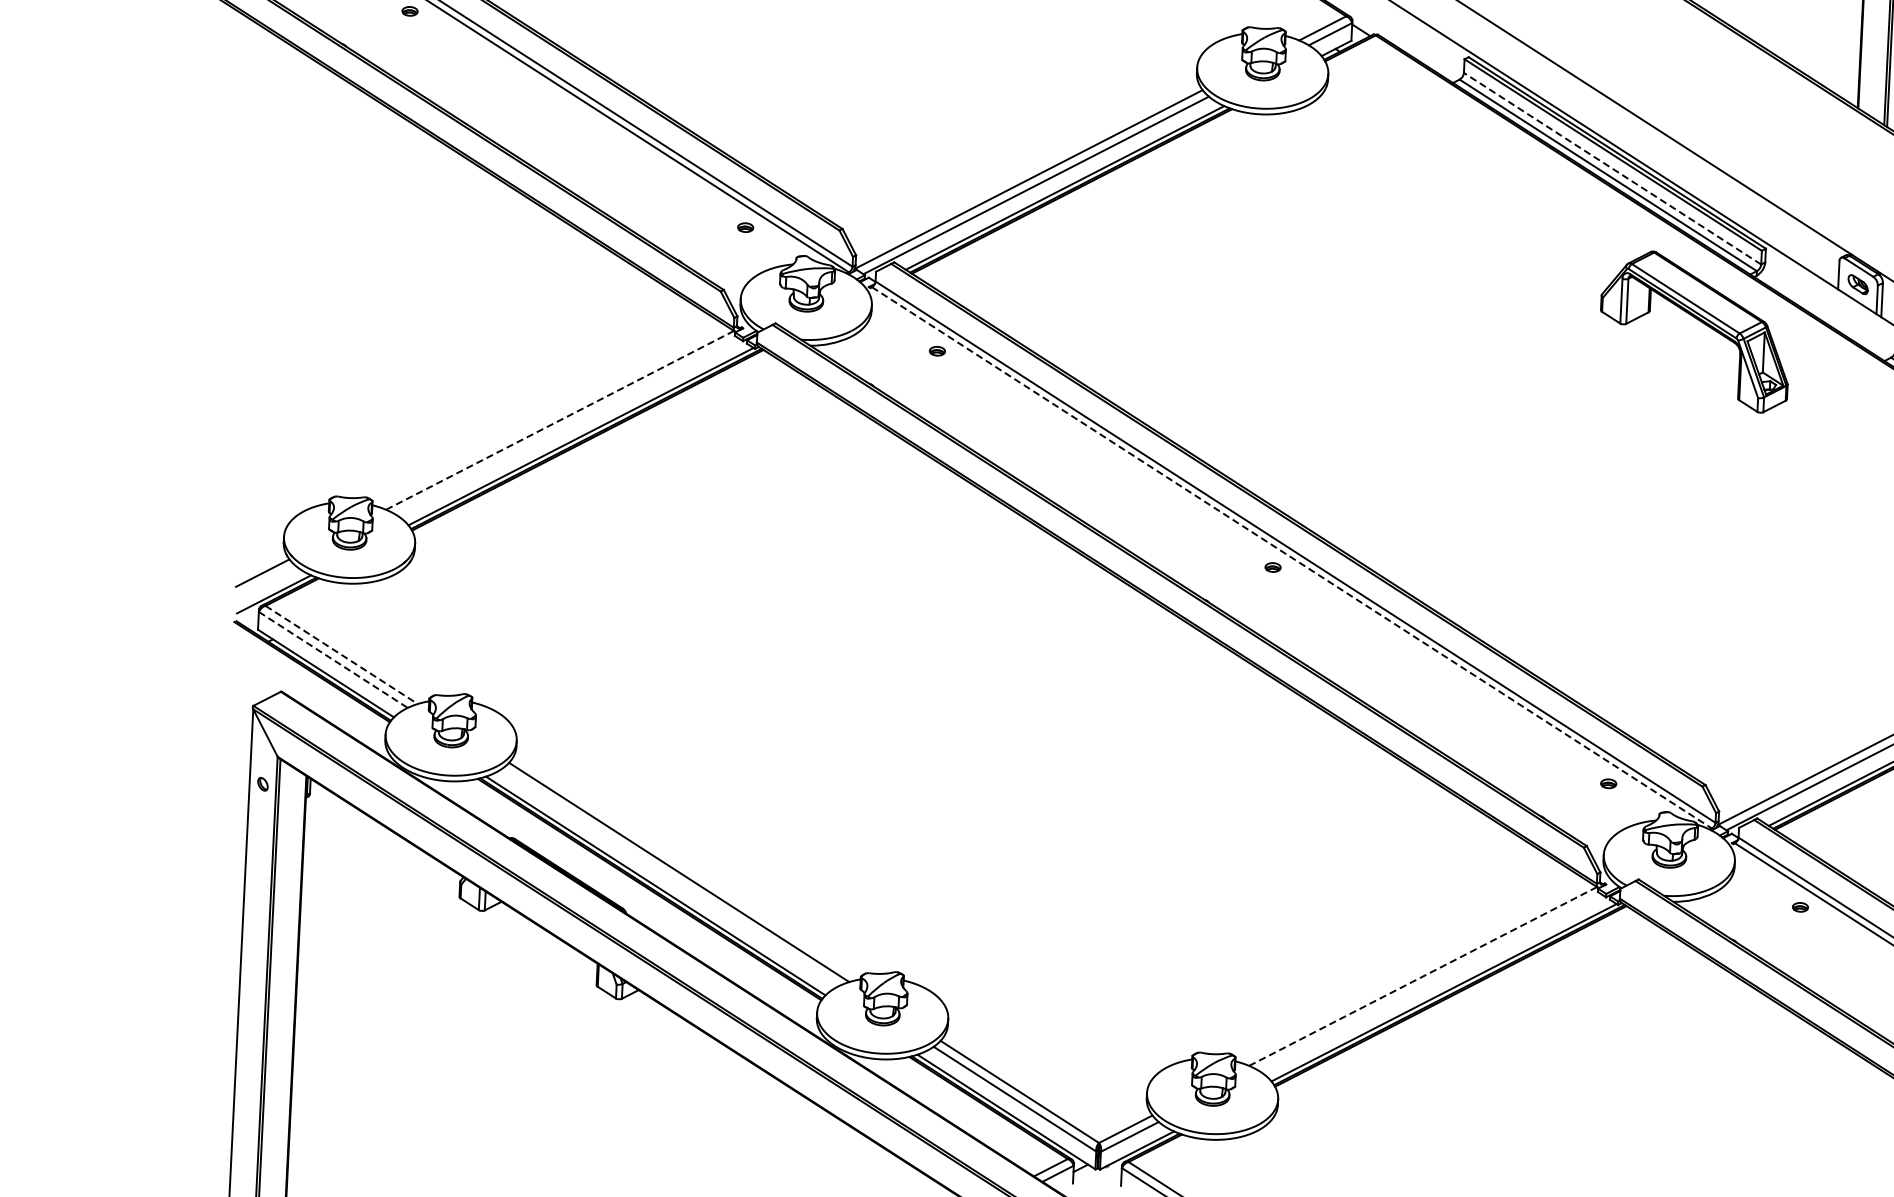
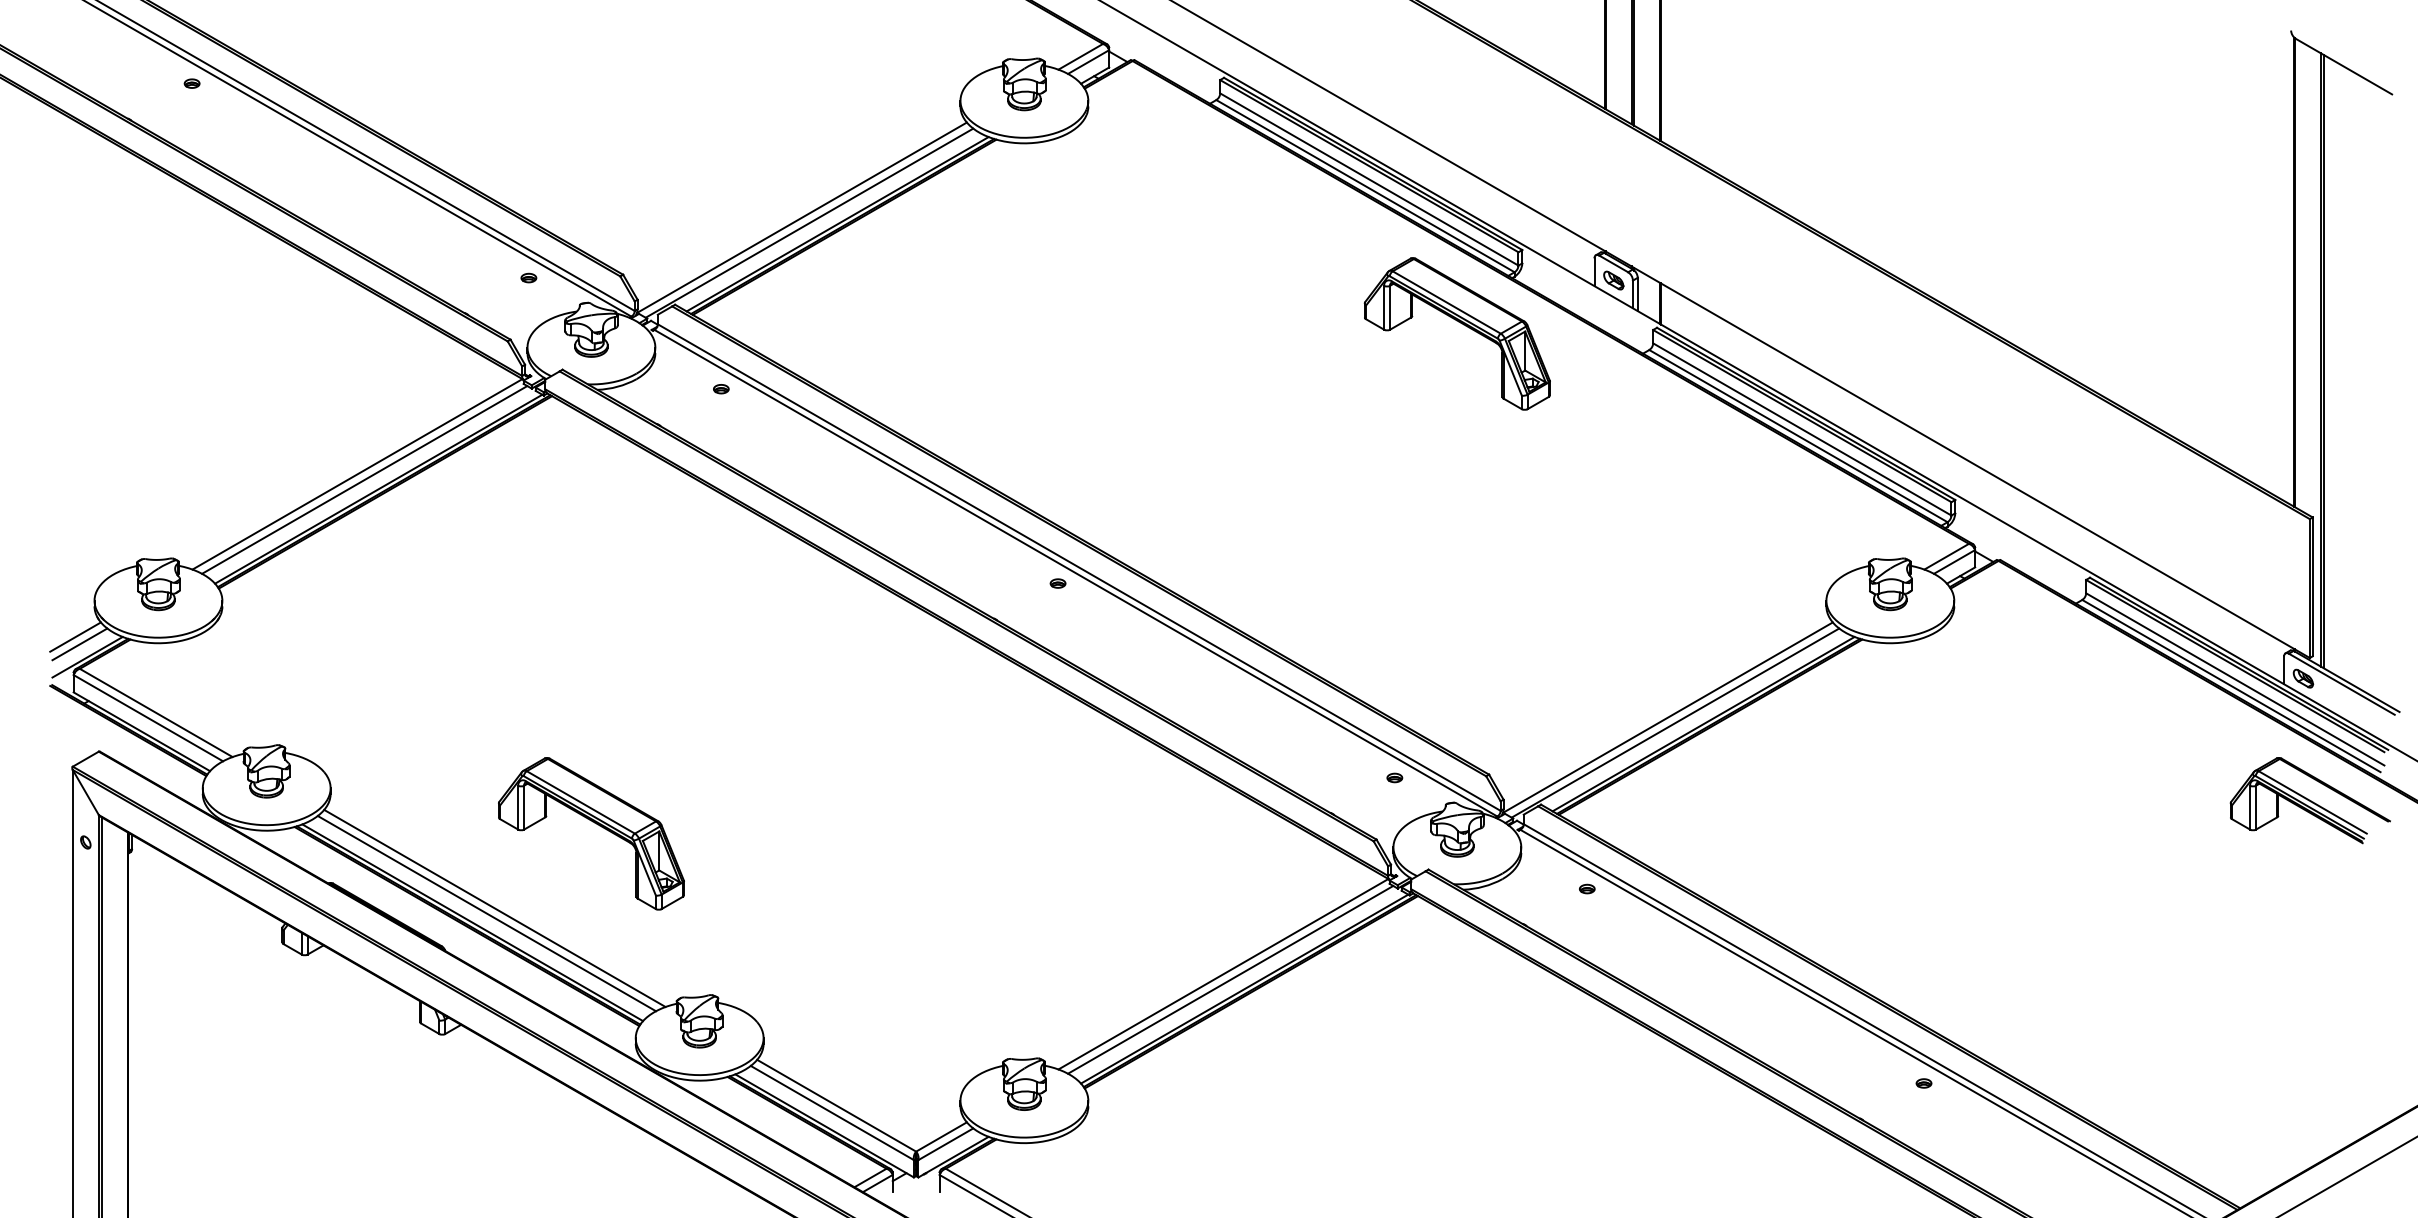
line: (1611, 168) -> (1368, 179), dashed -> solid
line: (560, 420) -> (357, 474), dashed -> solid
line: (566, 425) -> (364, 479), added
line: (1291, 558) -> (1075, 573), dashed -> solid
line: (266, 580) -> (79, 644), added
line: (341, 655) -> (156, 713), dashed -> solid
line: (333, 660) -> (148, 718), dashed -> solid
part: (787, 791) -> (596, 824), added
line: (670, 877) -> (486, 913), added
line: (1423, 975) -> (1223, 973), dashed -> solid
line: (1430, 982) -> (1230, 979), added

